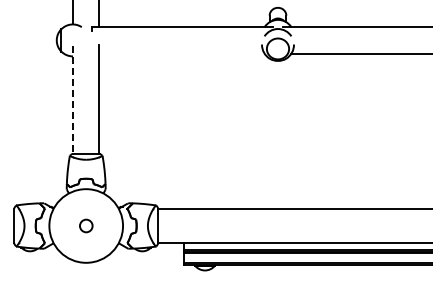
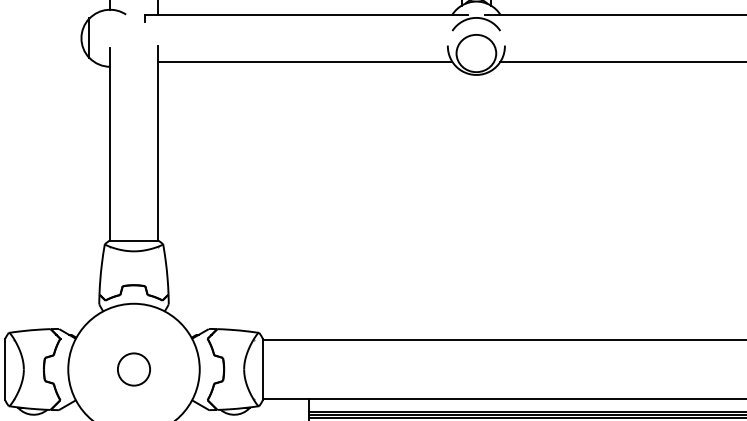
line: (181, 53) -> (304, 61), added
line: (73, 99) -> (111, 143), dashed -> solid
circle: (86, 225) -> (134, 368), size x1.43

